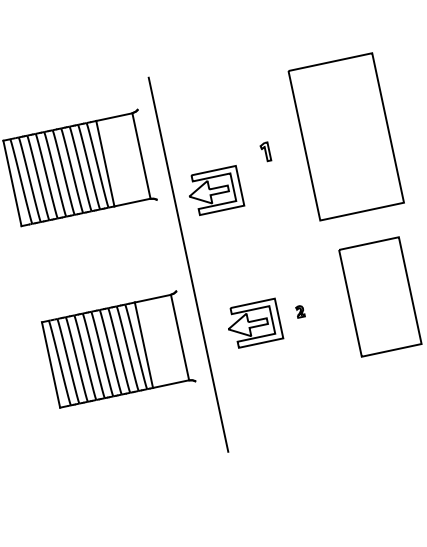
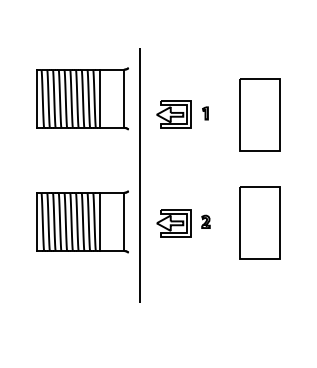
part: (345, 136) -> (259, 114), size x0.71
part: (213, 191) -> (173, 114), moved
part: (299, 311) -> (205, 221), size x1.67

